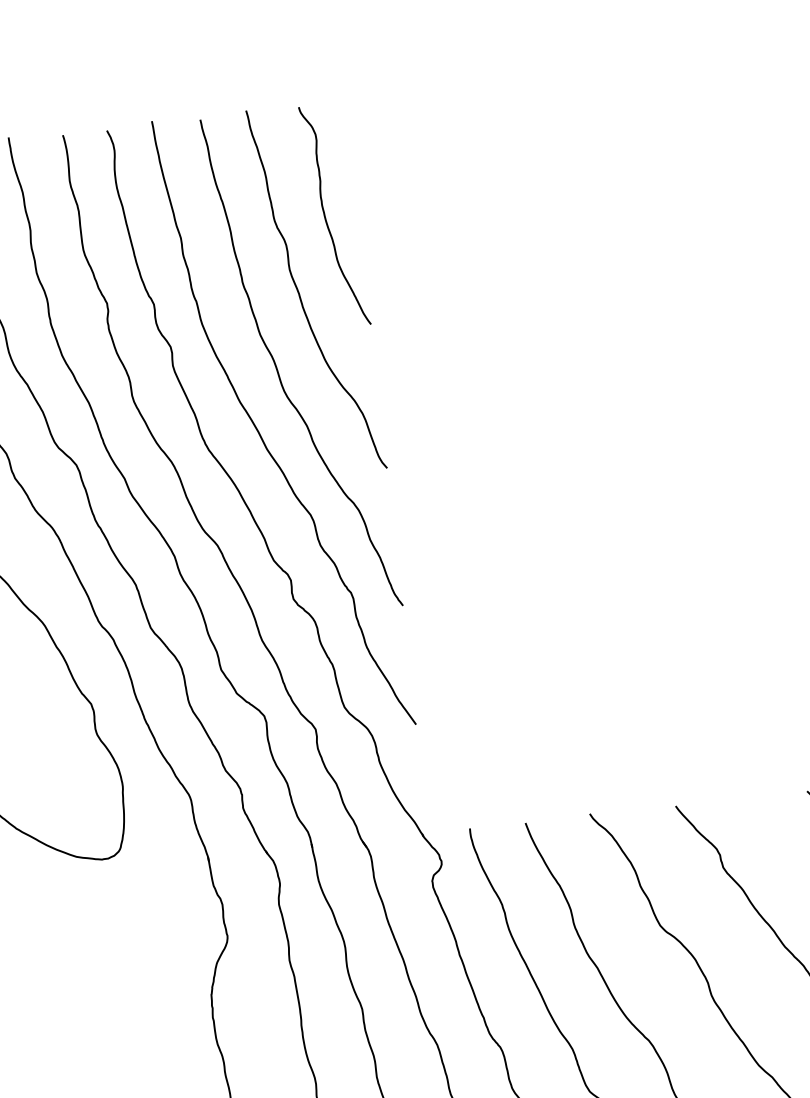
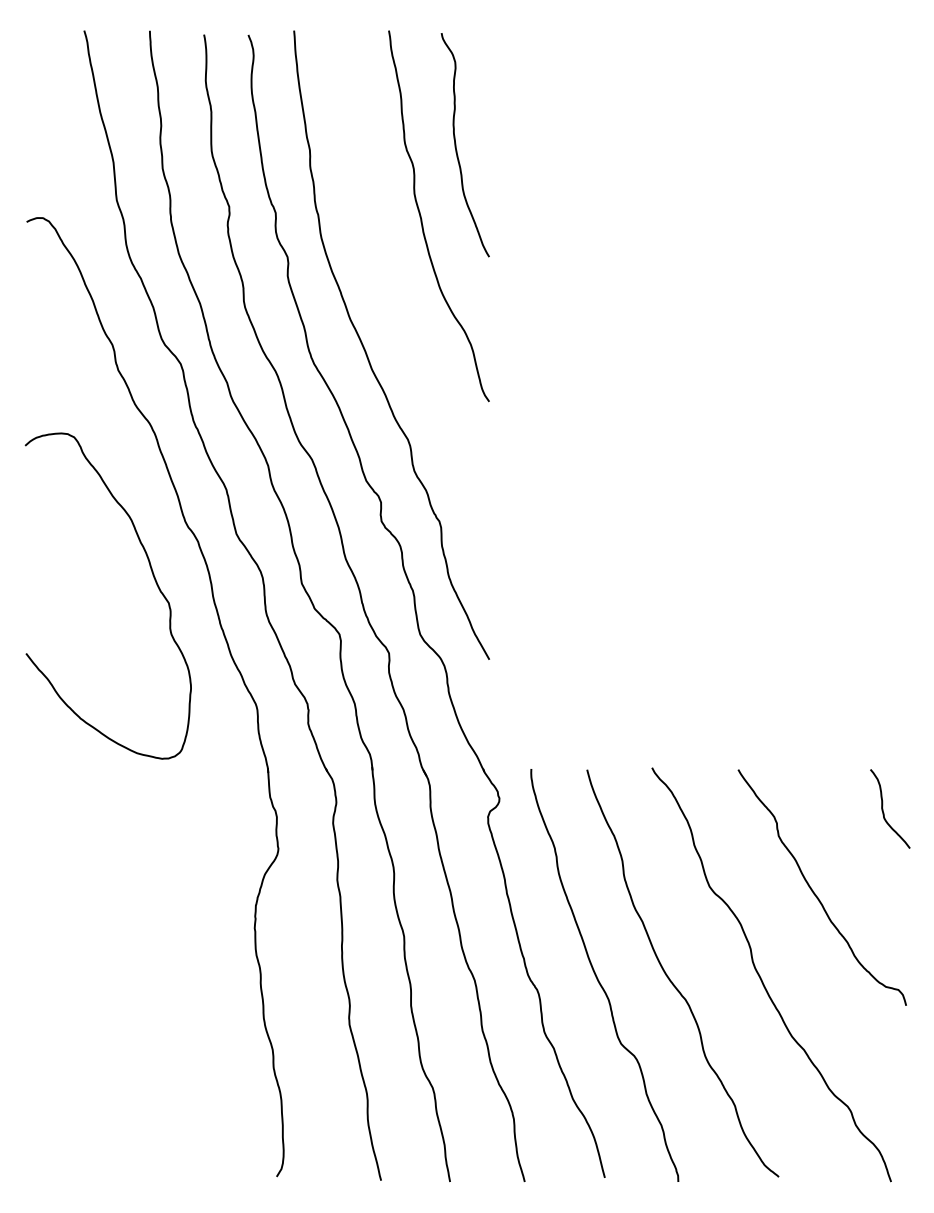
curve: (278, 371) -> (392, 293), removed

